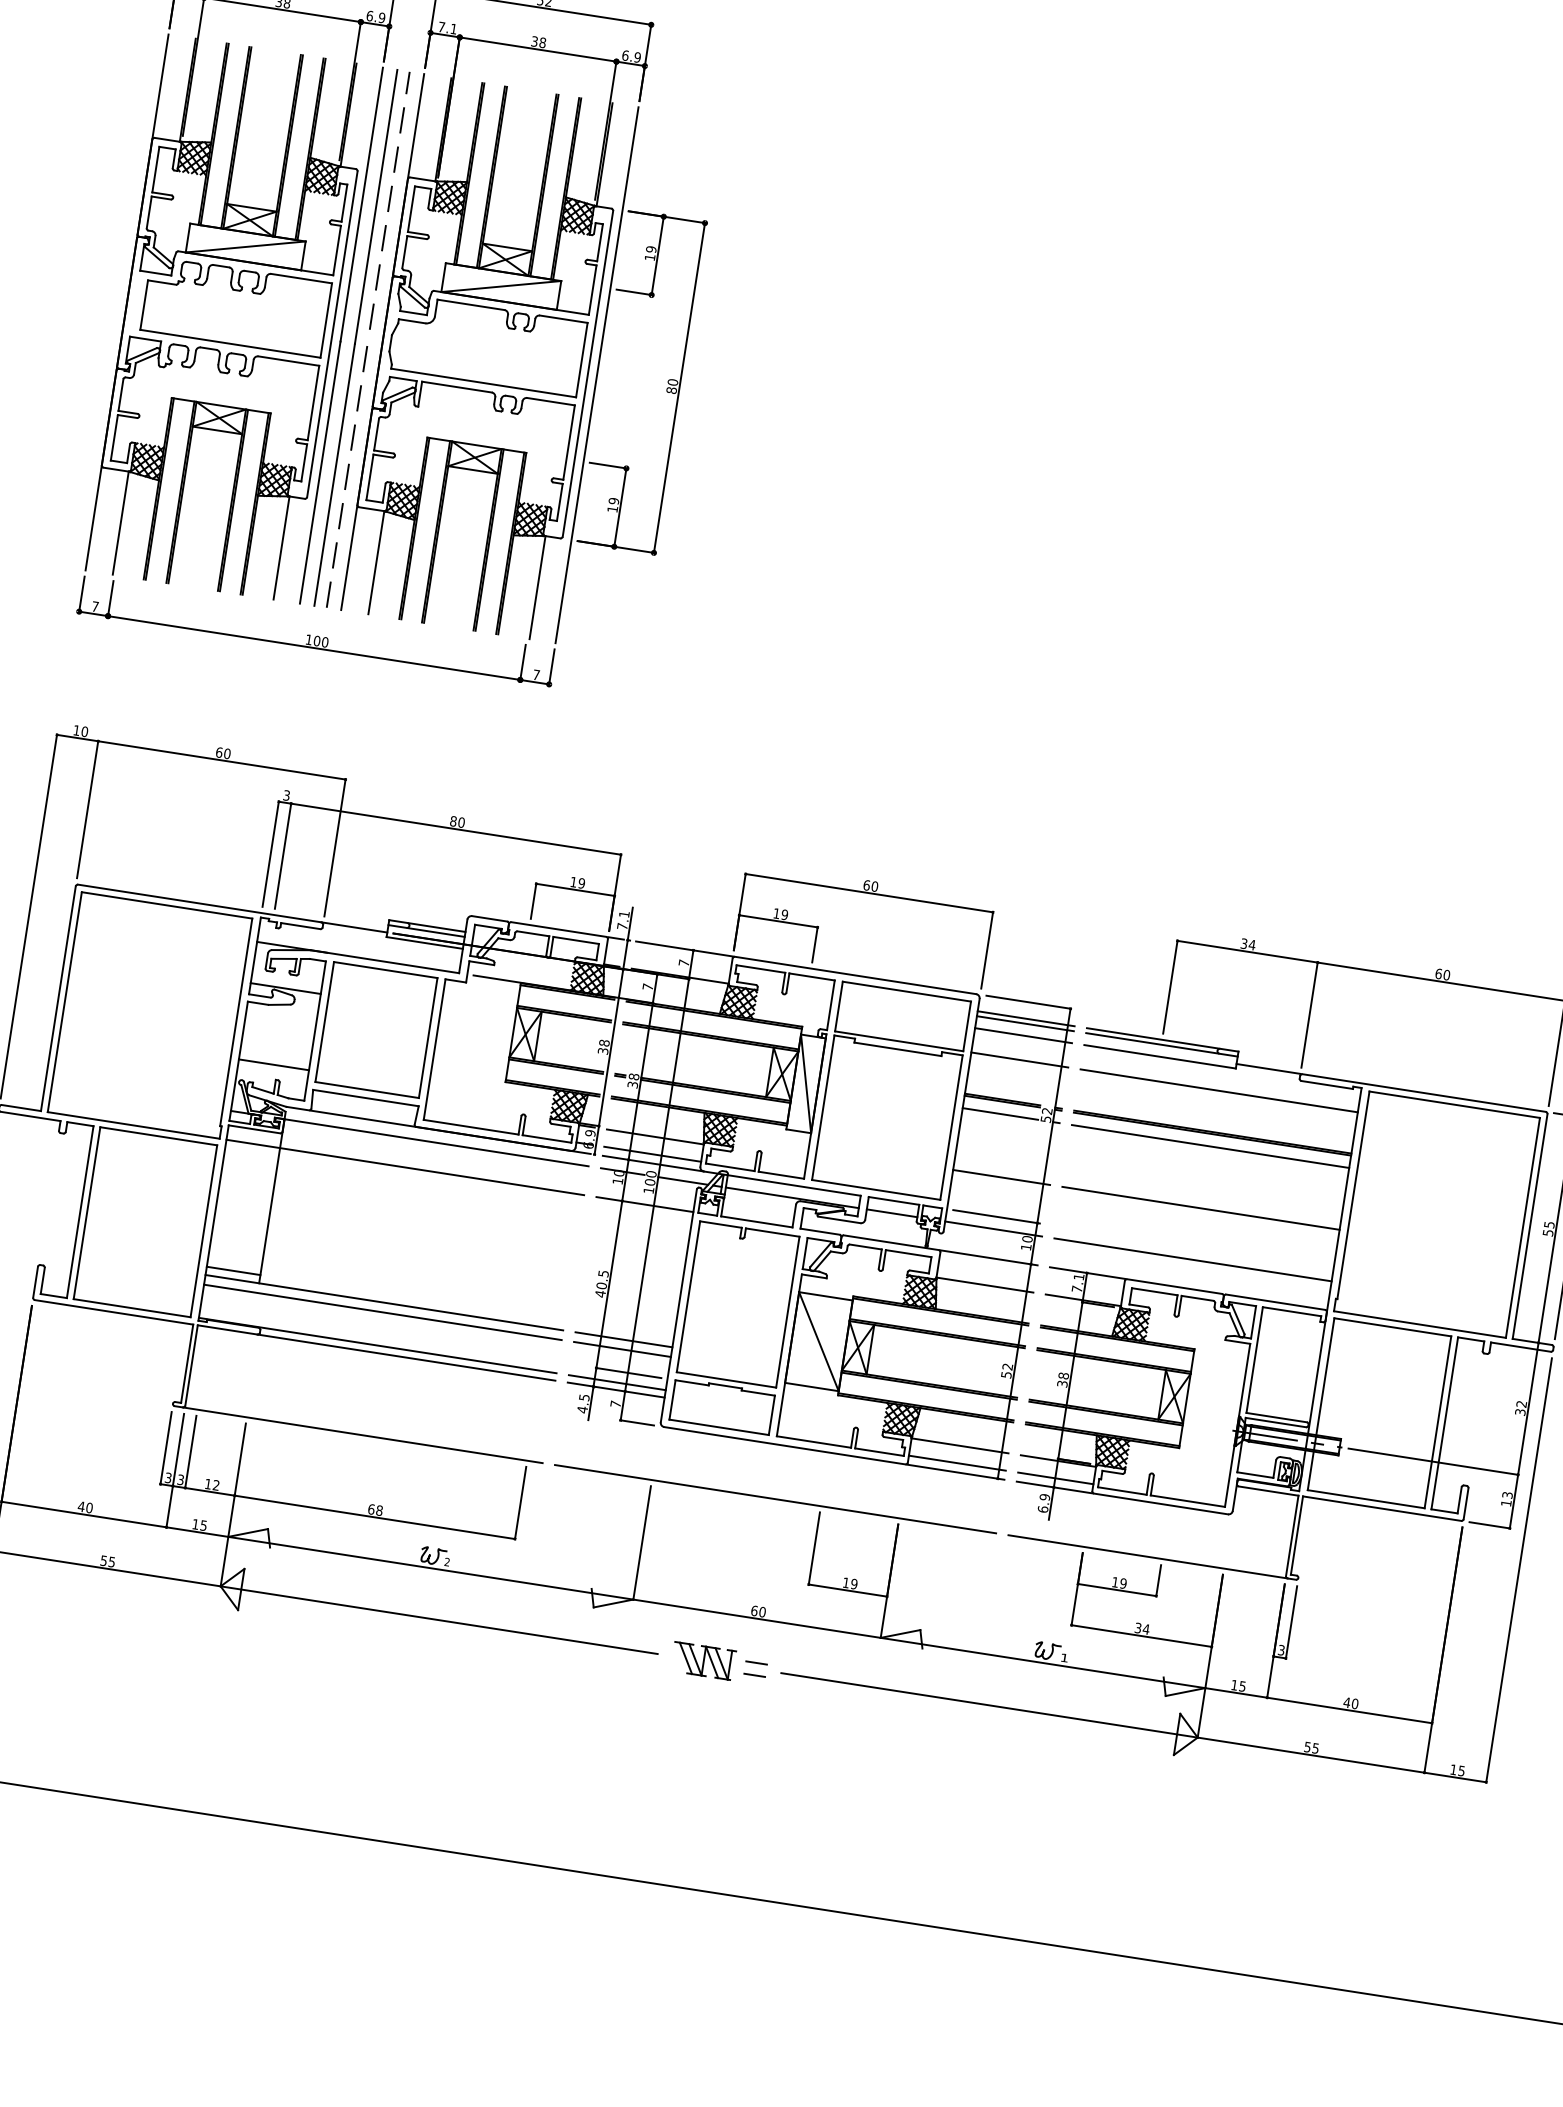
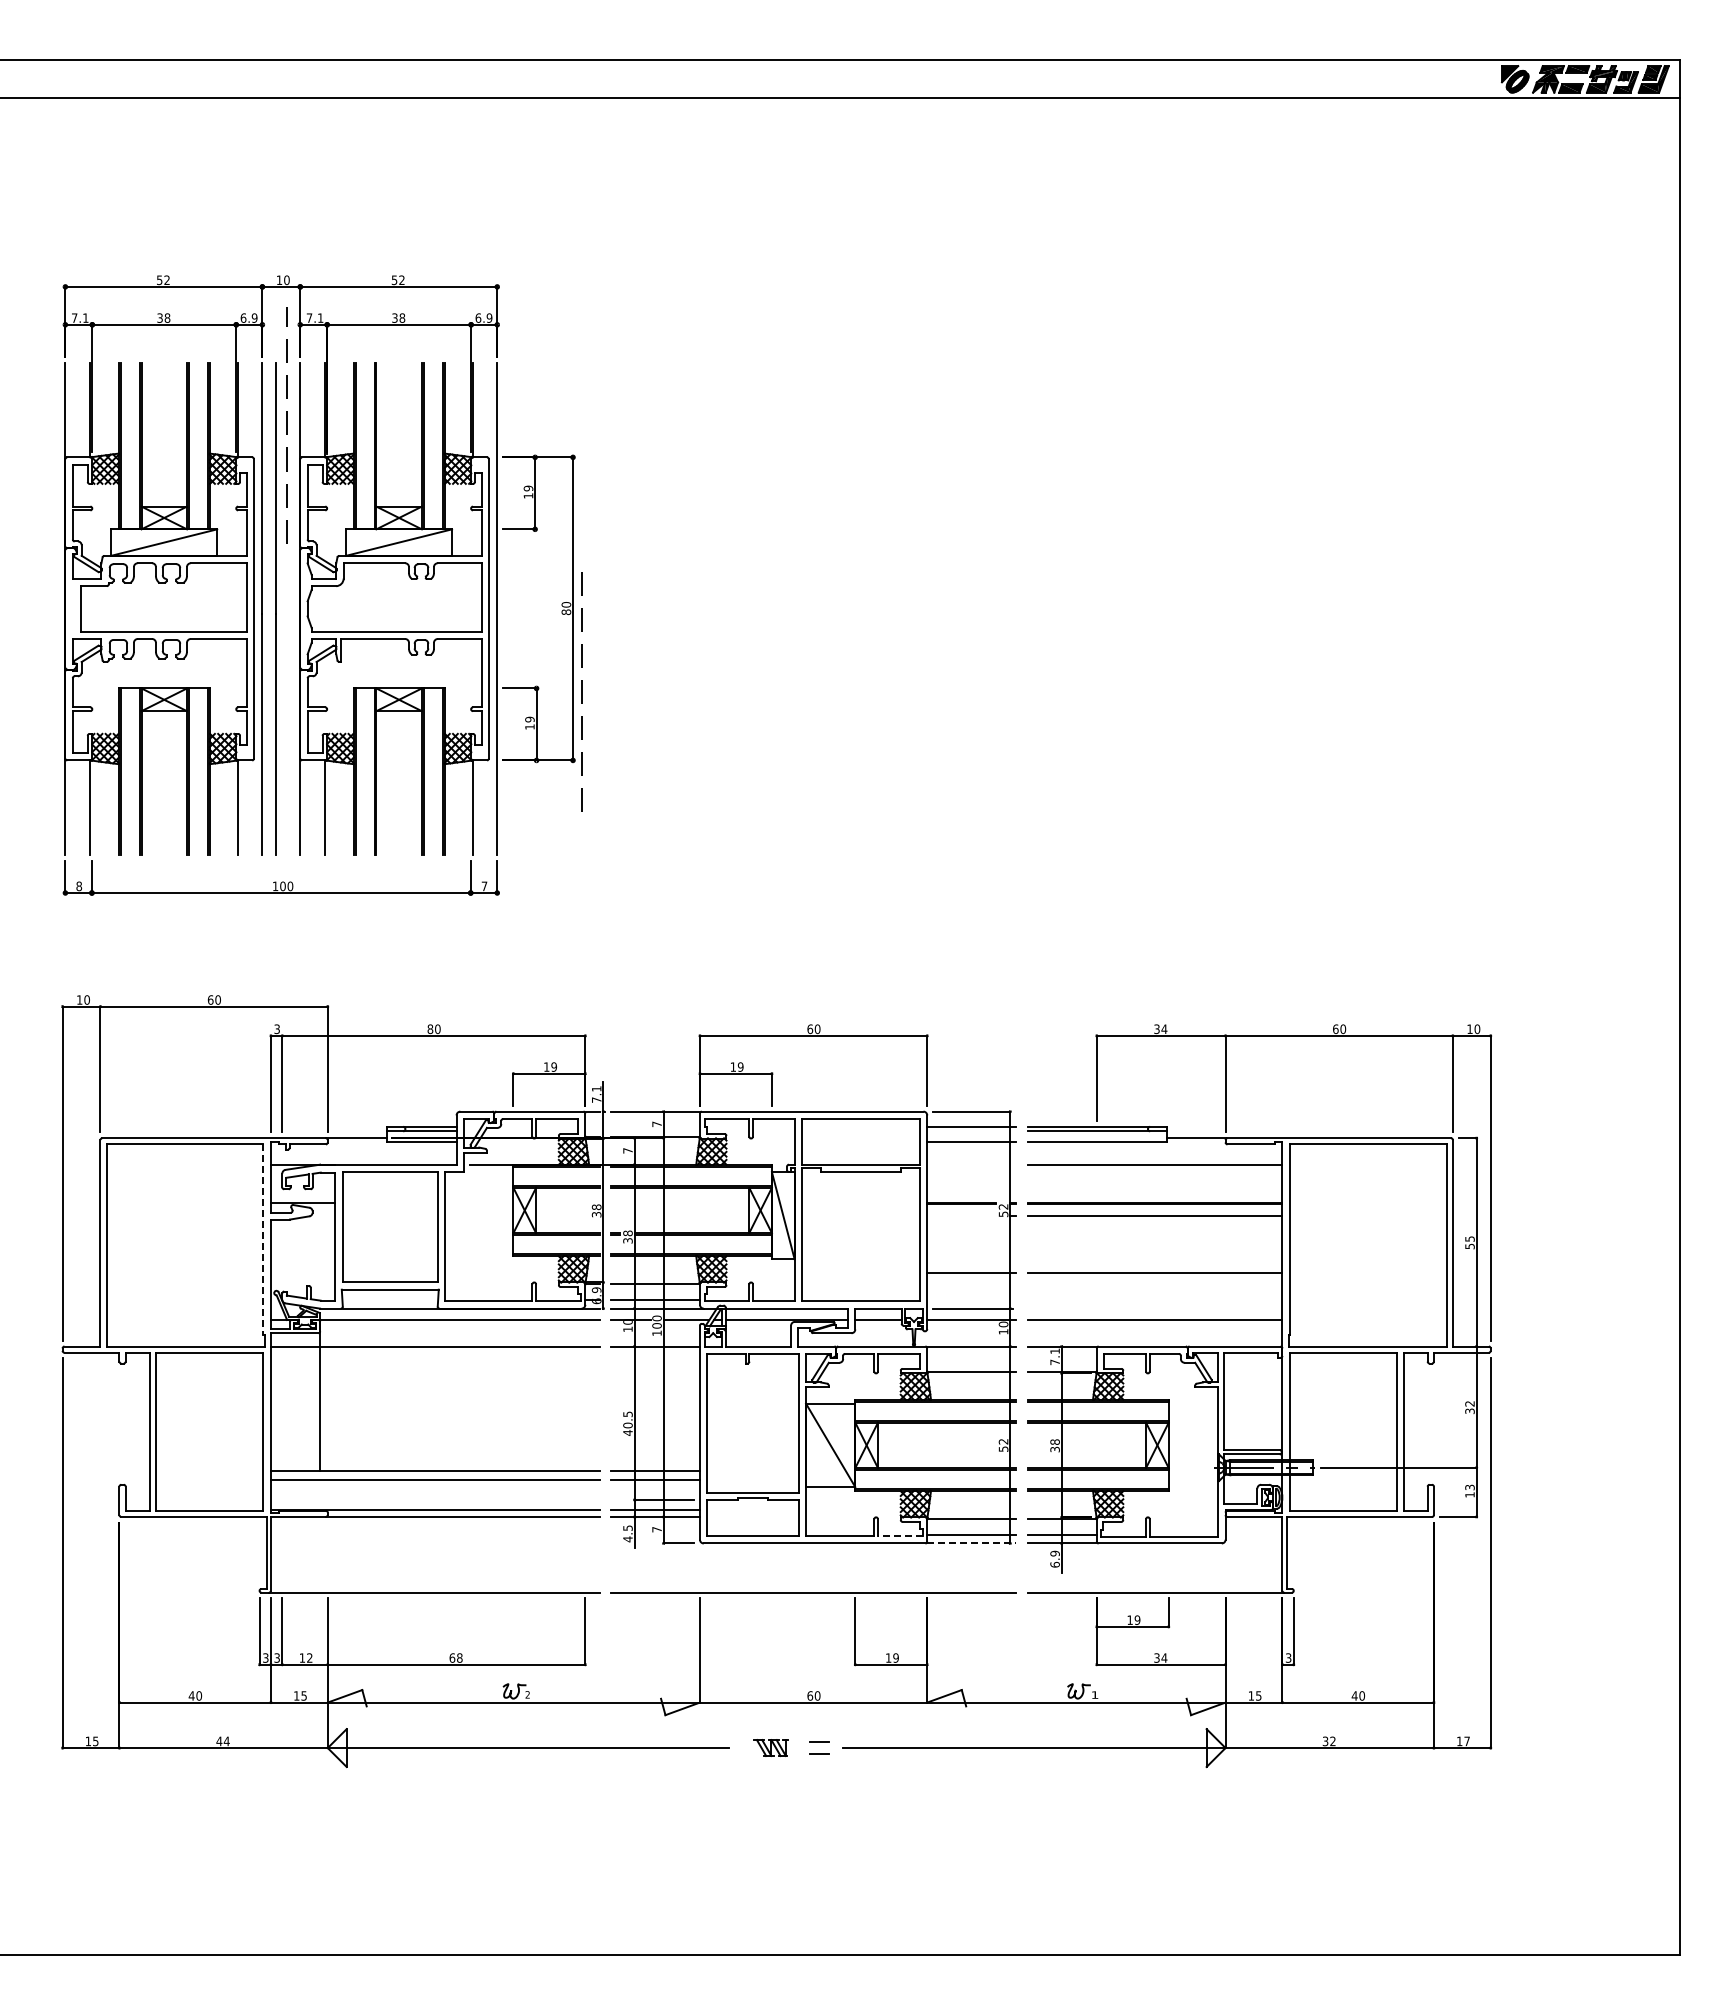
line: (389, 201) -> (286, 425), moved
line: (346, 476) -> (581, 691), moved
text: (95, 606) -> (79, 886), 7 -> 8
line: (236, 1023) -> (263, 1240), solid -> dashed
line: (1025, 1023) -> (971, 1131), removed
line: (1019, 1059) -> (971, 1164), removed
line: (273, 1064) -> (302, 1272), removed
line: (1000, 1113) -> (961, 1215), removed
line: (233, 1271) -> (295, 1463), removed
line: (878, 1452) -> (899, 1536), solid -> dashed
line: (955, 1472) -> (971, 1543), solid -> dashed
text: (107, 1561) -> (222, 1741), 55 -> 44
part: (702, 1660) -> (770, 1747), size x0.6
text: (1311, 1747) -> (1329, 1741), 55 -> 32
text: (1460, 1771) -> (1466, 1741), 15 -> 17

